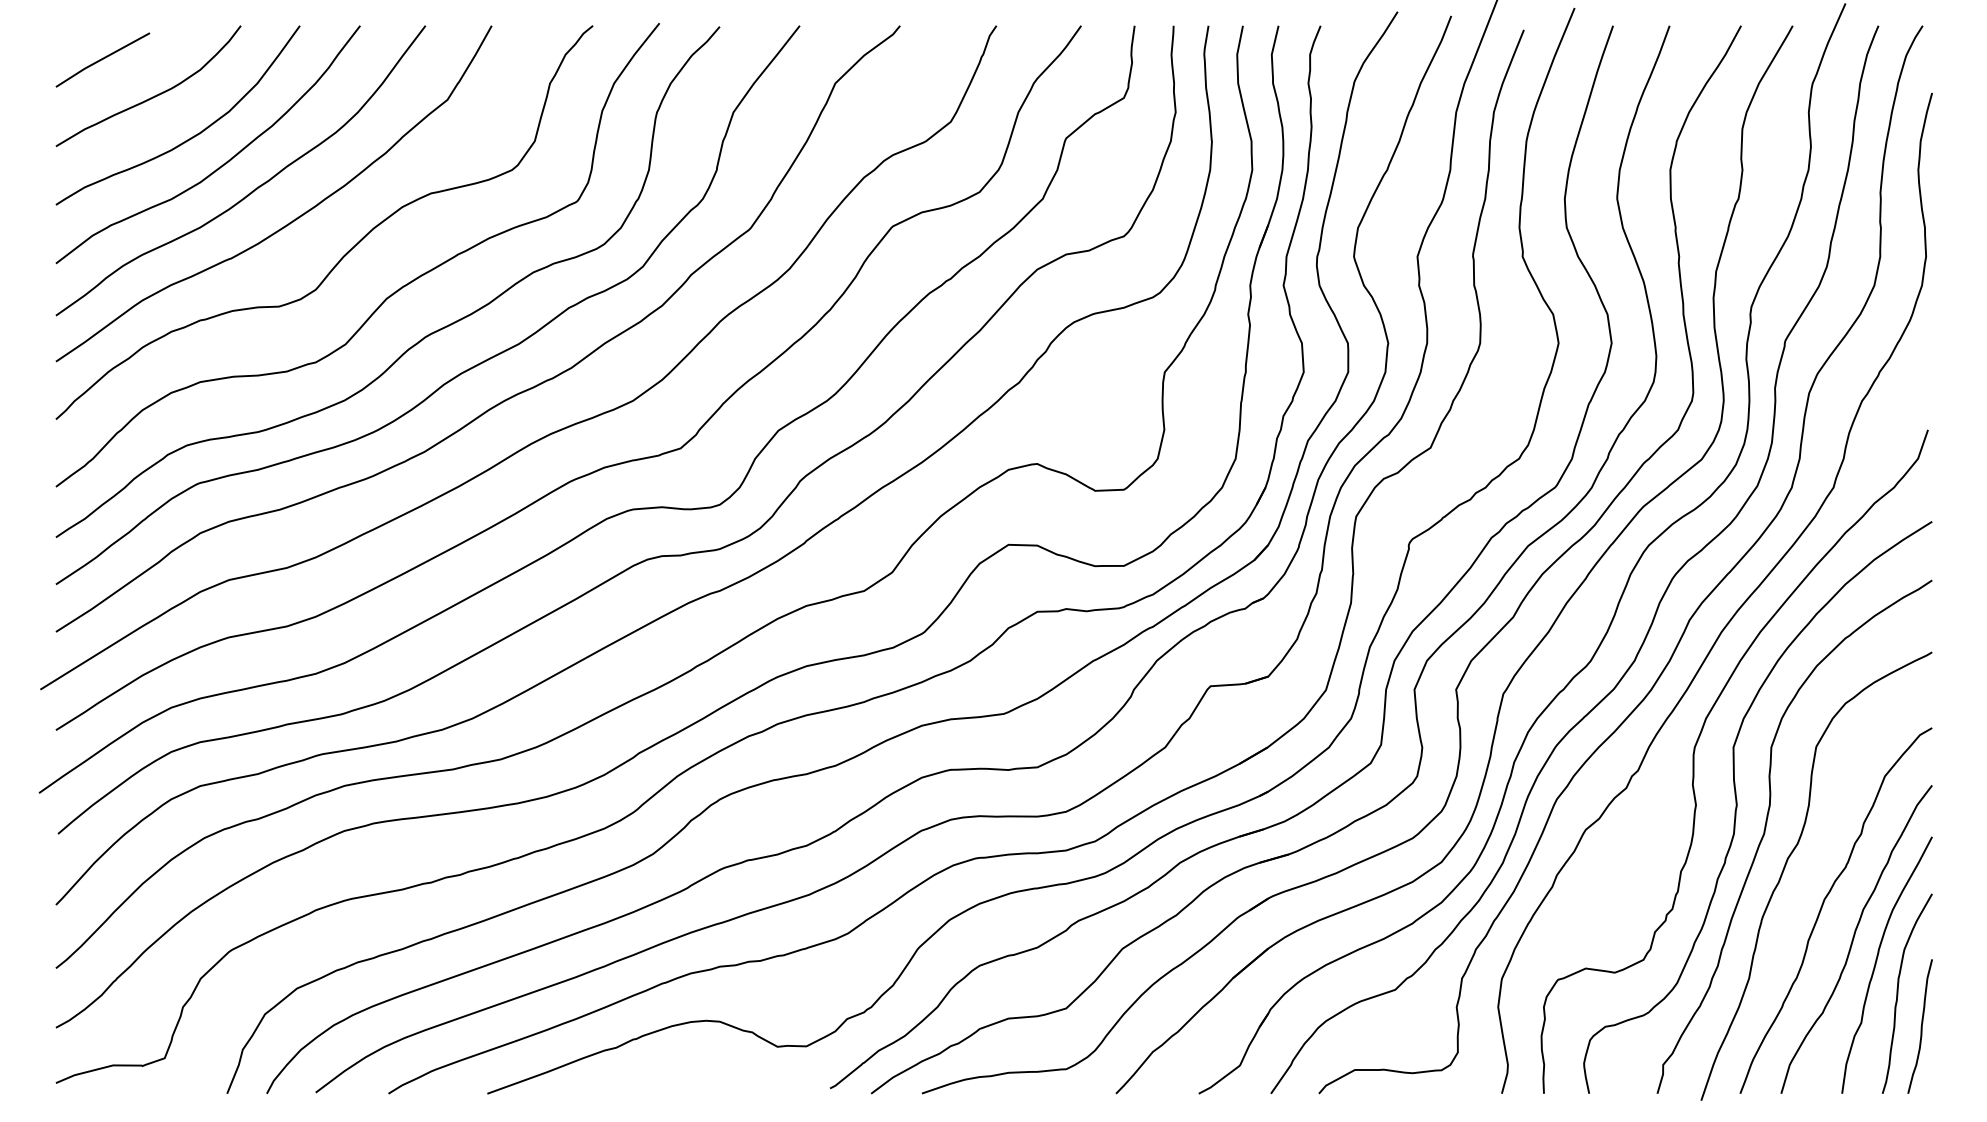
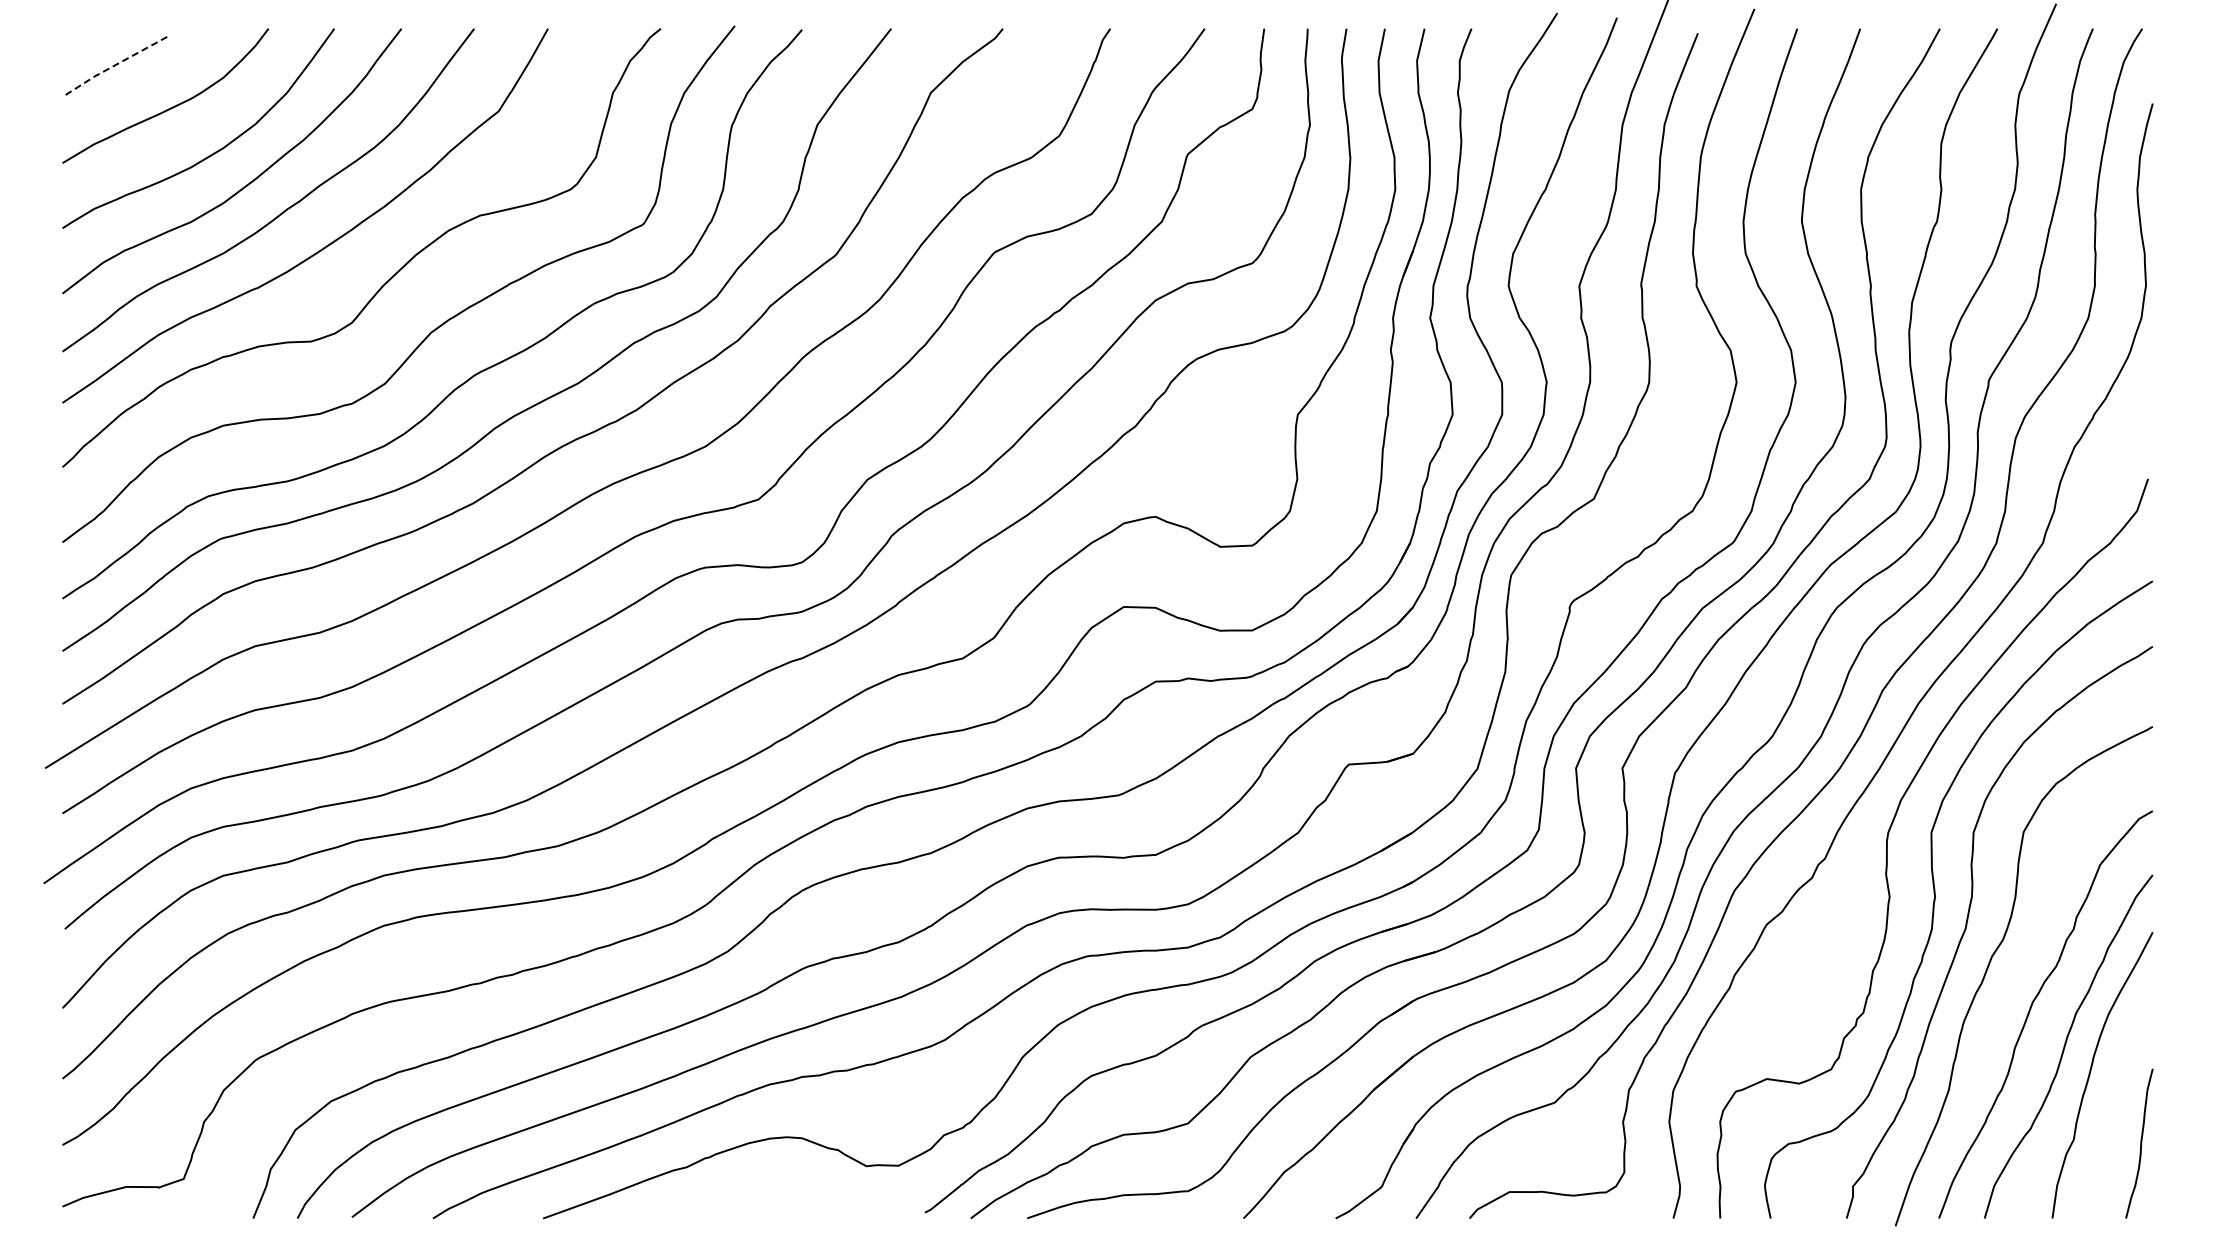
line: (101, 59) -> (113, 66), solid -> dashed
curve: (1898, 991) -> (2115, 1104), removed

